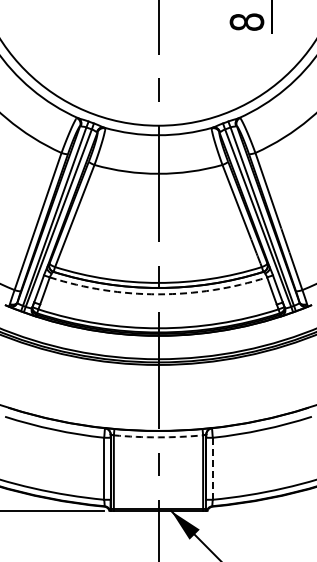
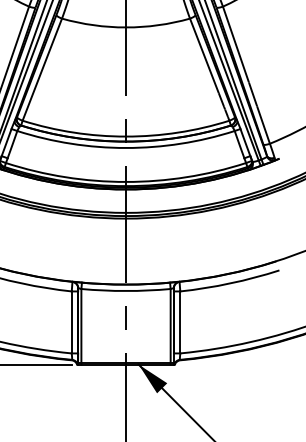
arc: (158, 294) -> (126, 148), dashed -> solid
arc: (158, 437) -> (126, 291), dashed -> solid
line: (212, 468) -> (180, 322), dashed -> solid

